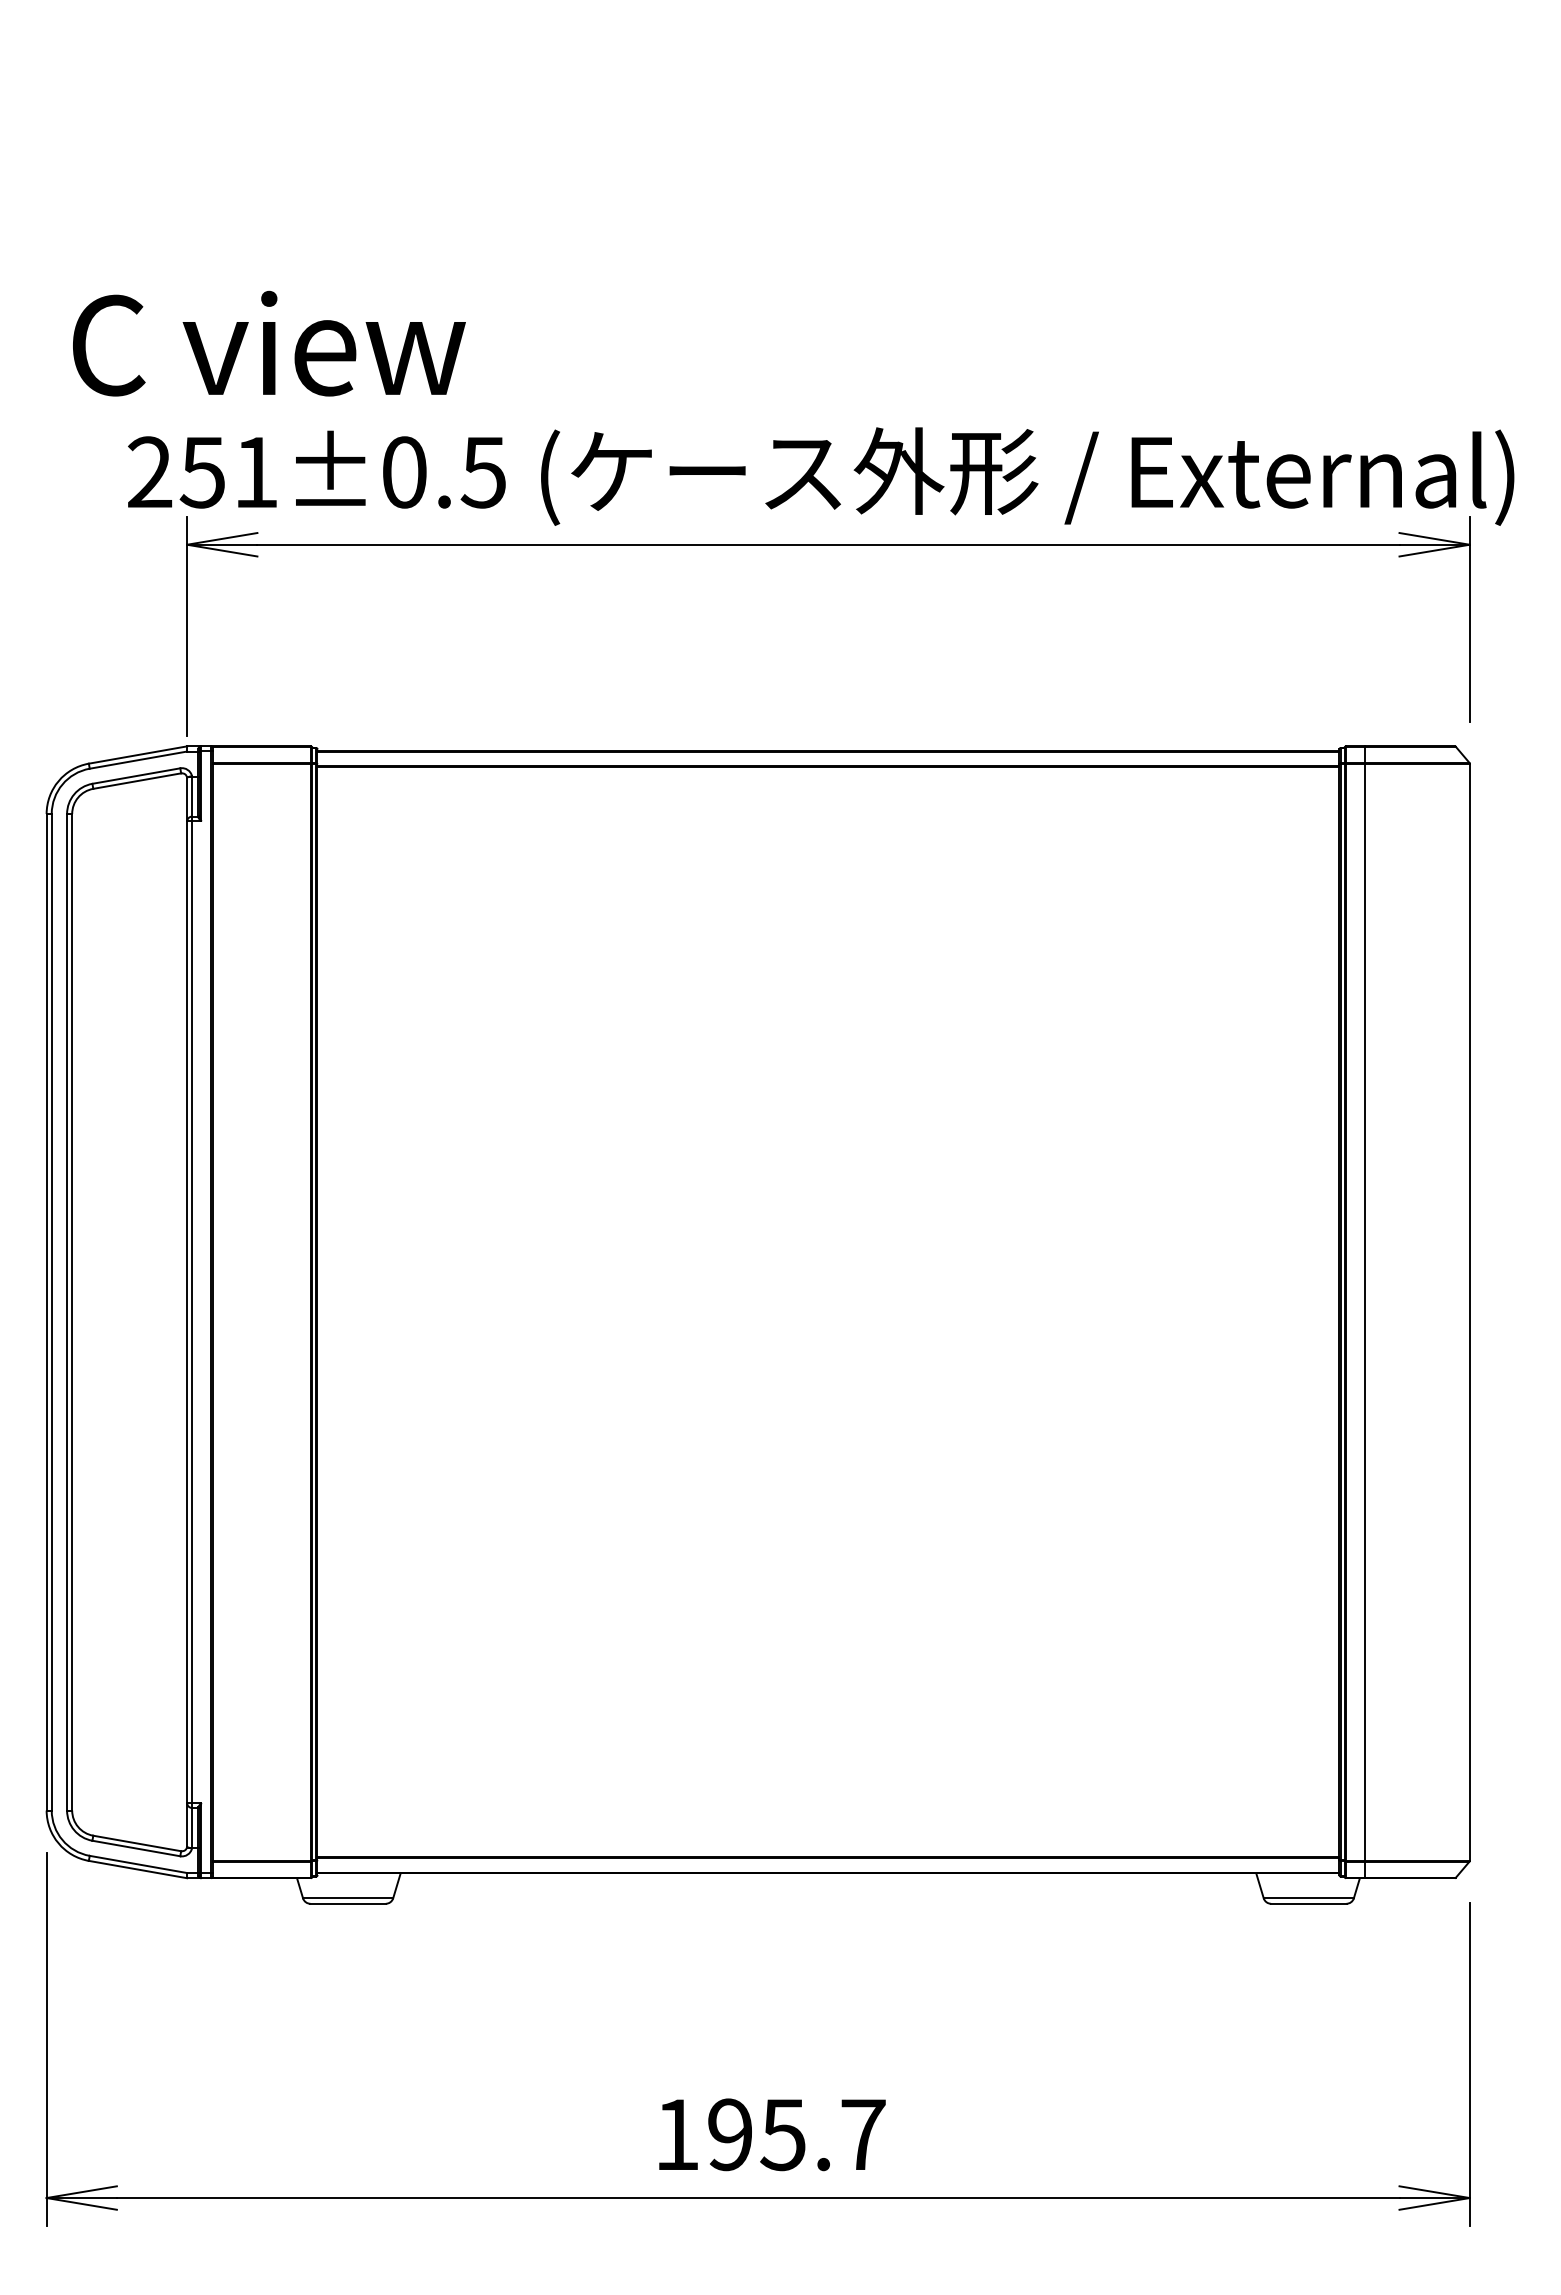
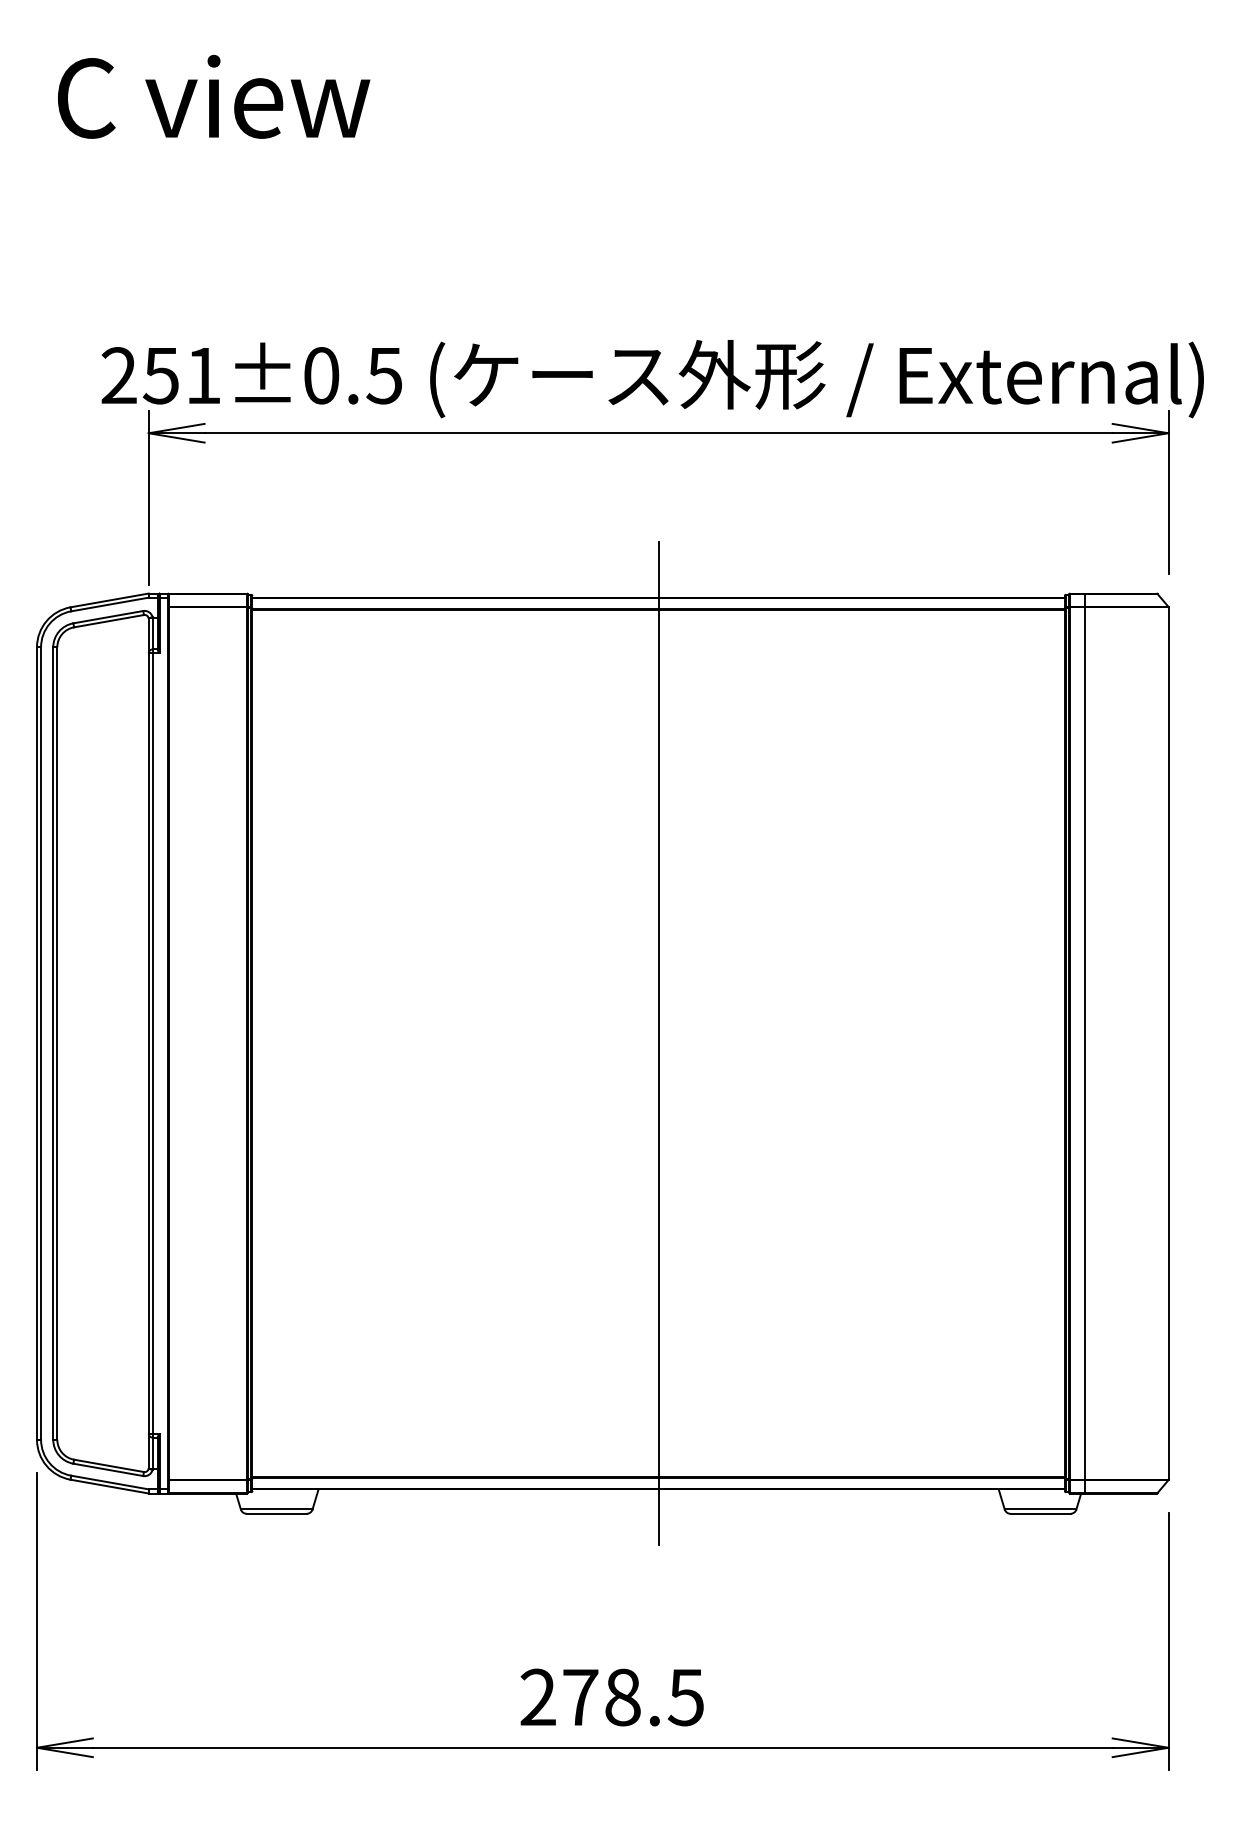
text: (269, 343) -> (214, 96), moved
line: (828, 1312) -> (658, 1043), added
text: (769, 2134) -> (611, 1697), 195.7 -> 278.5

